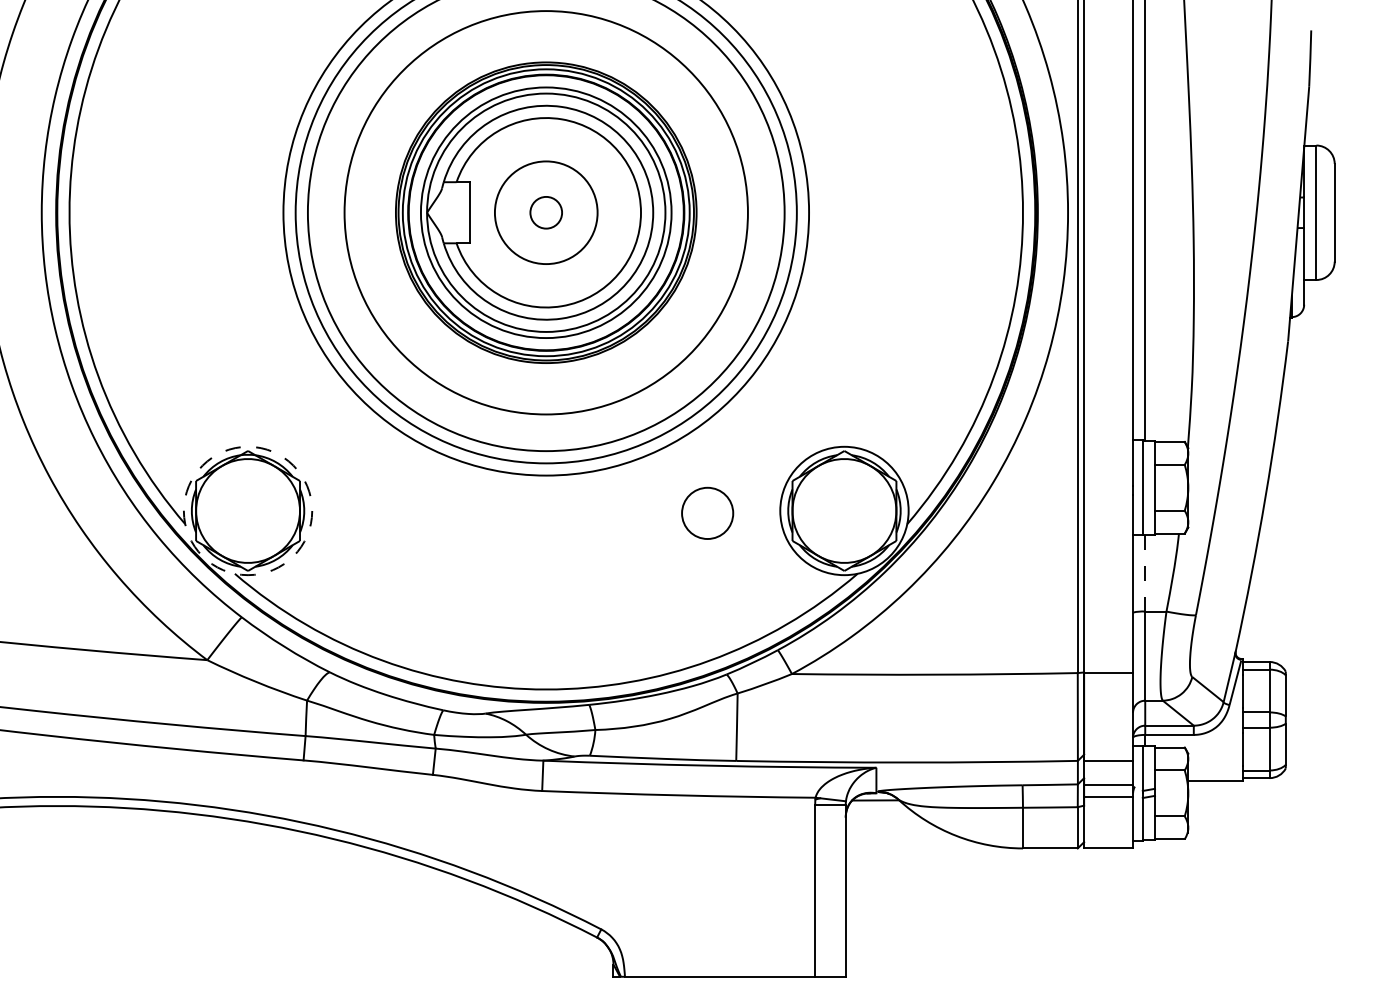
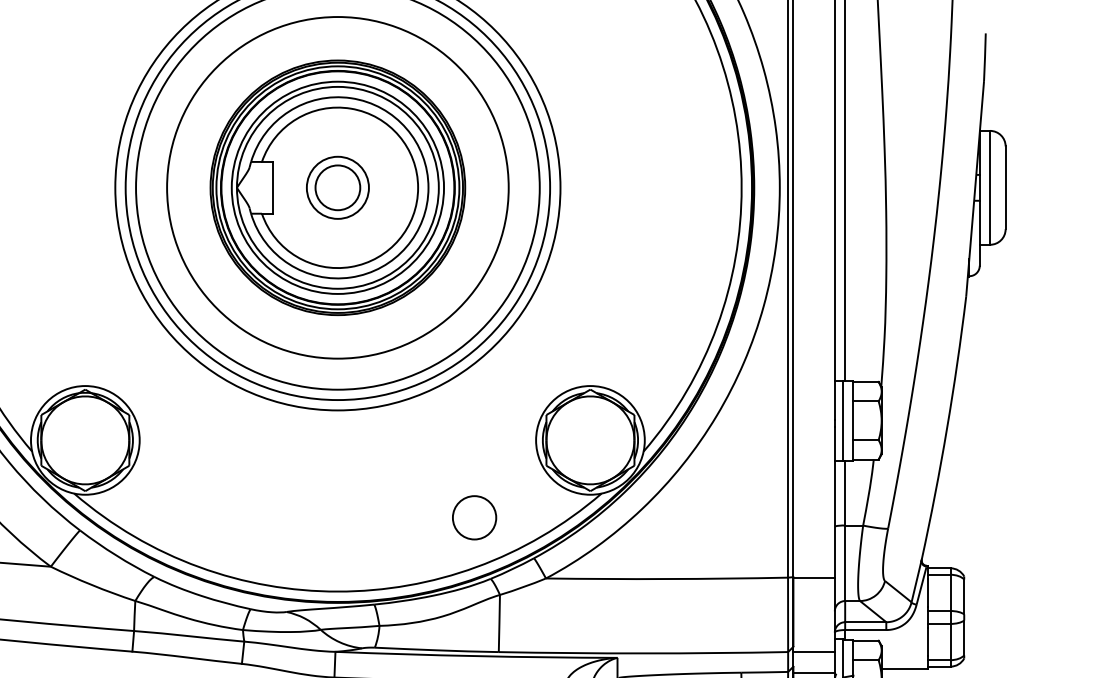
circle: (545, 212) -> (337, 187), size x0.71
circle: (545, 212) -> (337, 187), size x1.67
circle: (247, 510) -> (84, 439), dashed -> solid
circle: (707, 512) -> (474, 517), moved
line: (1145, 573) -> (845, 493), dashed -> solid

